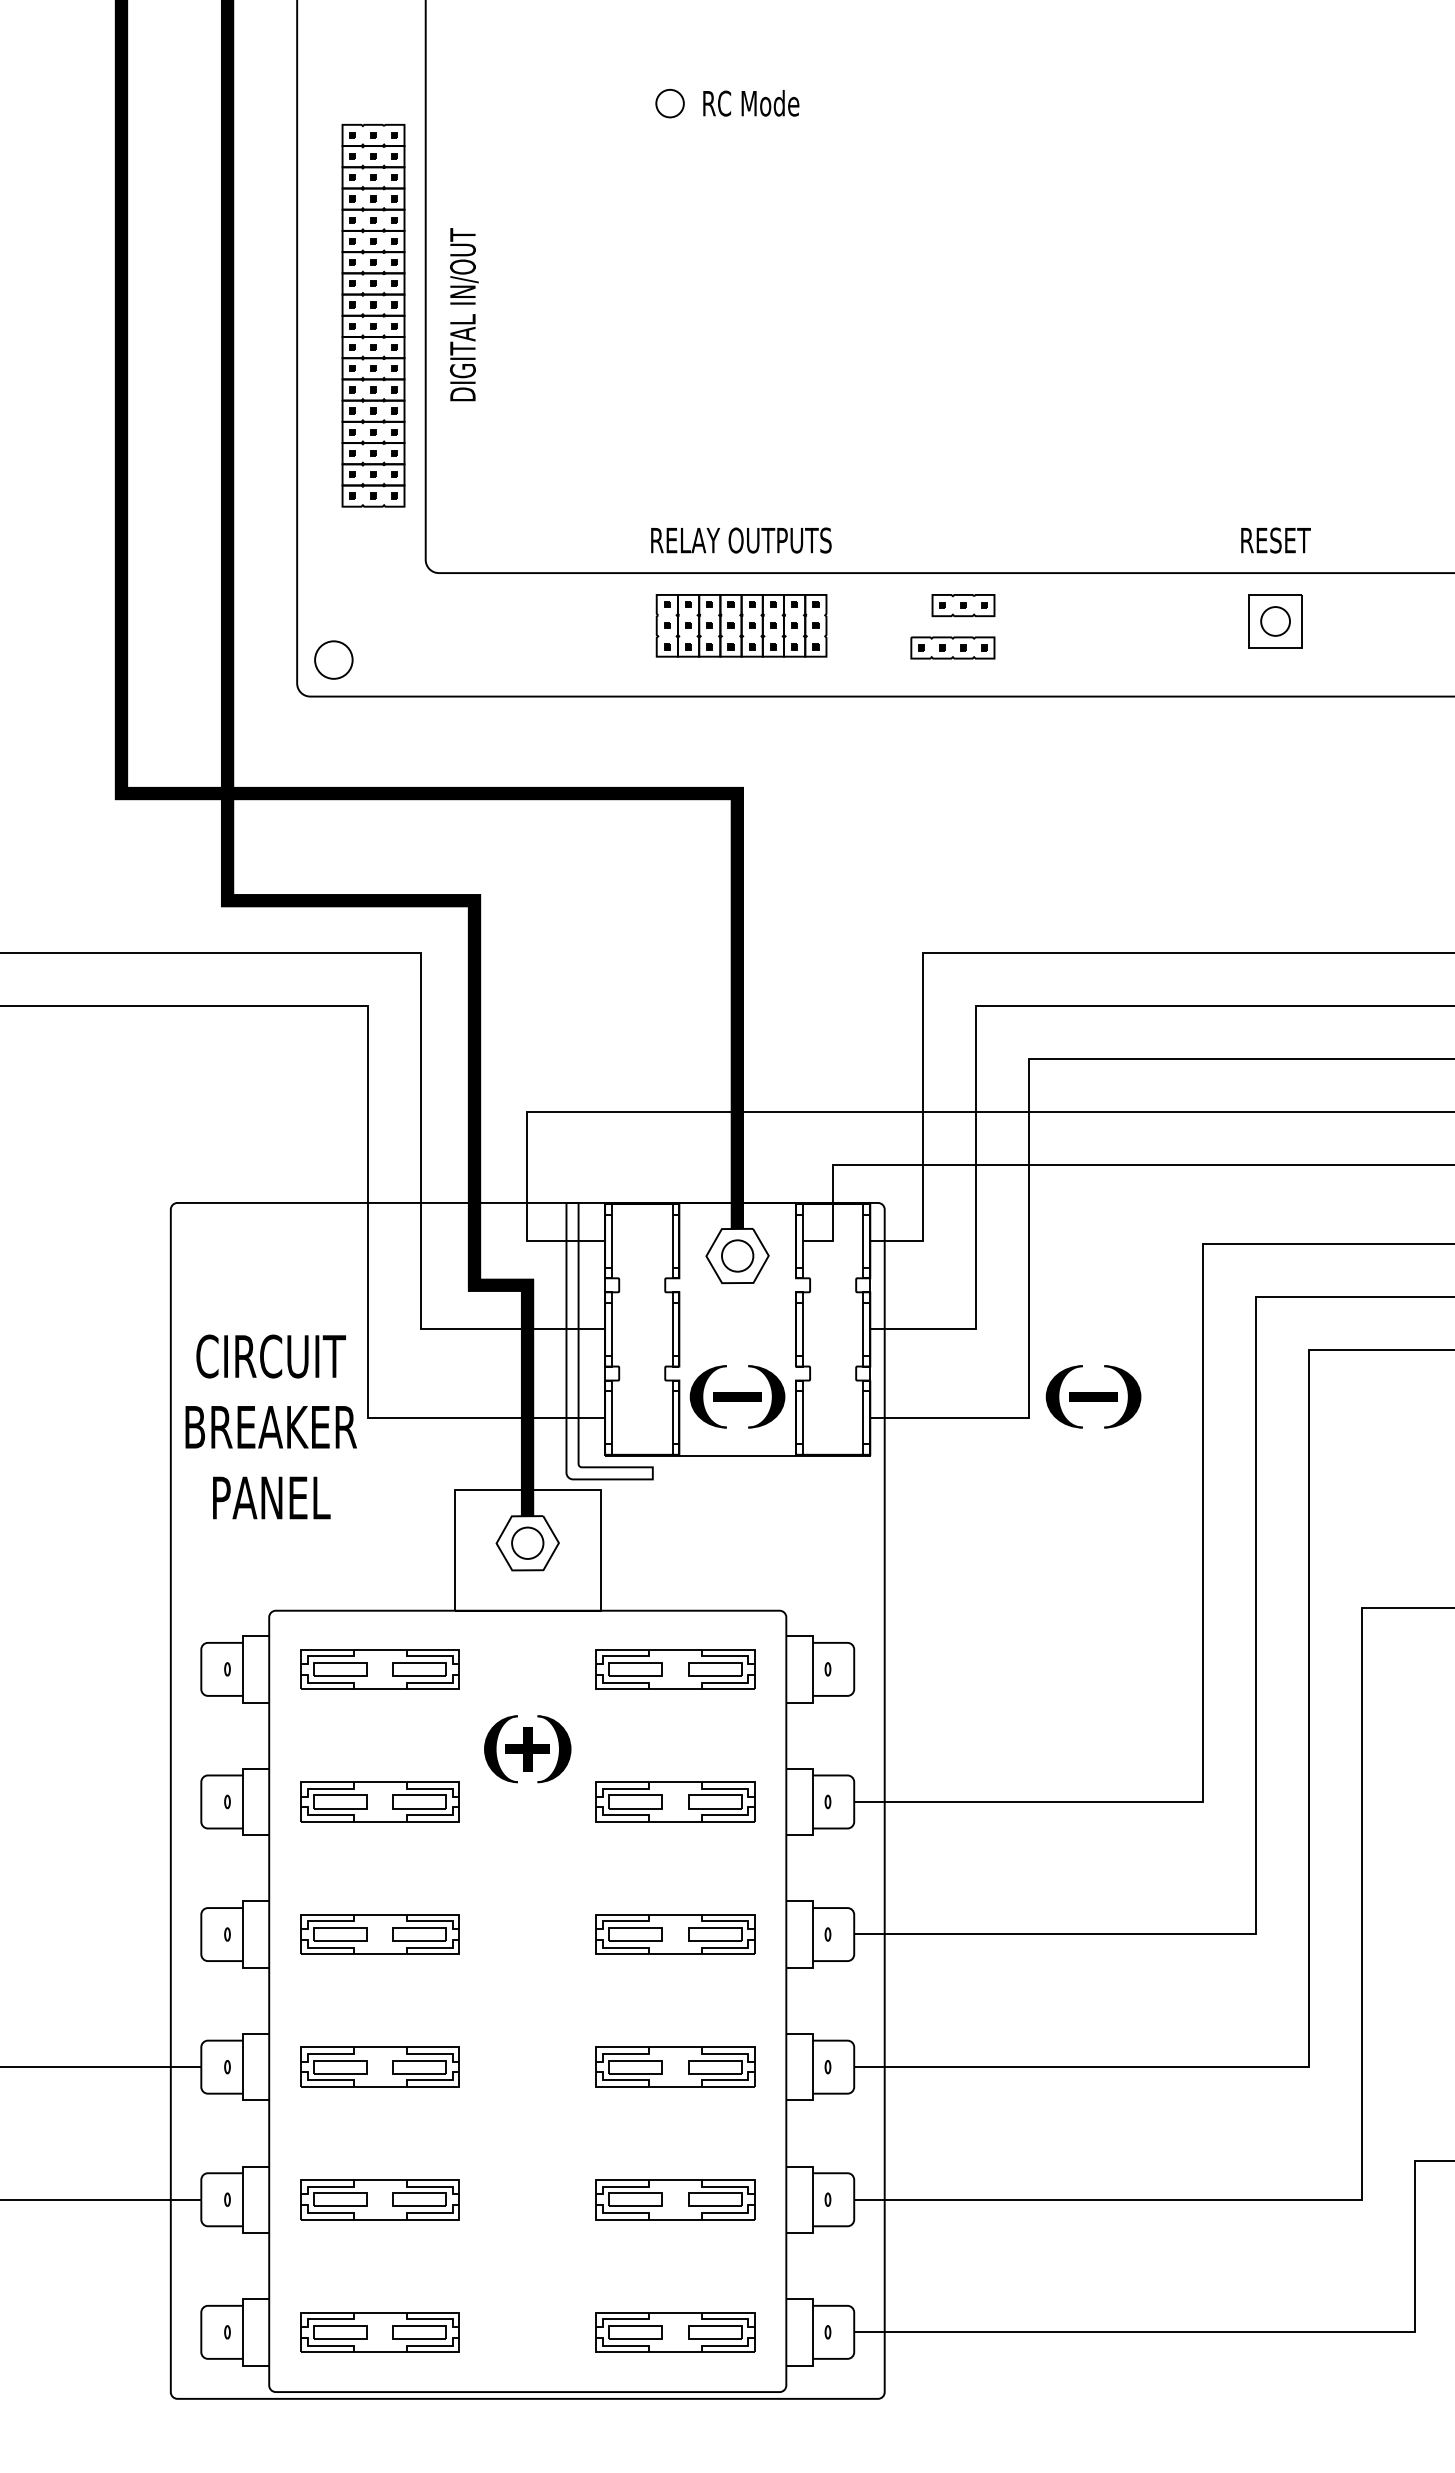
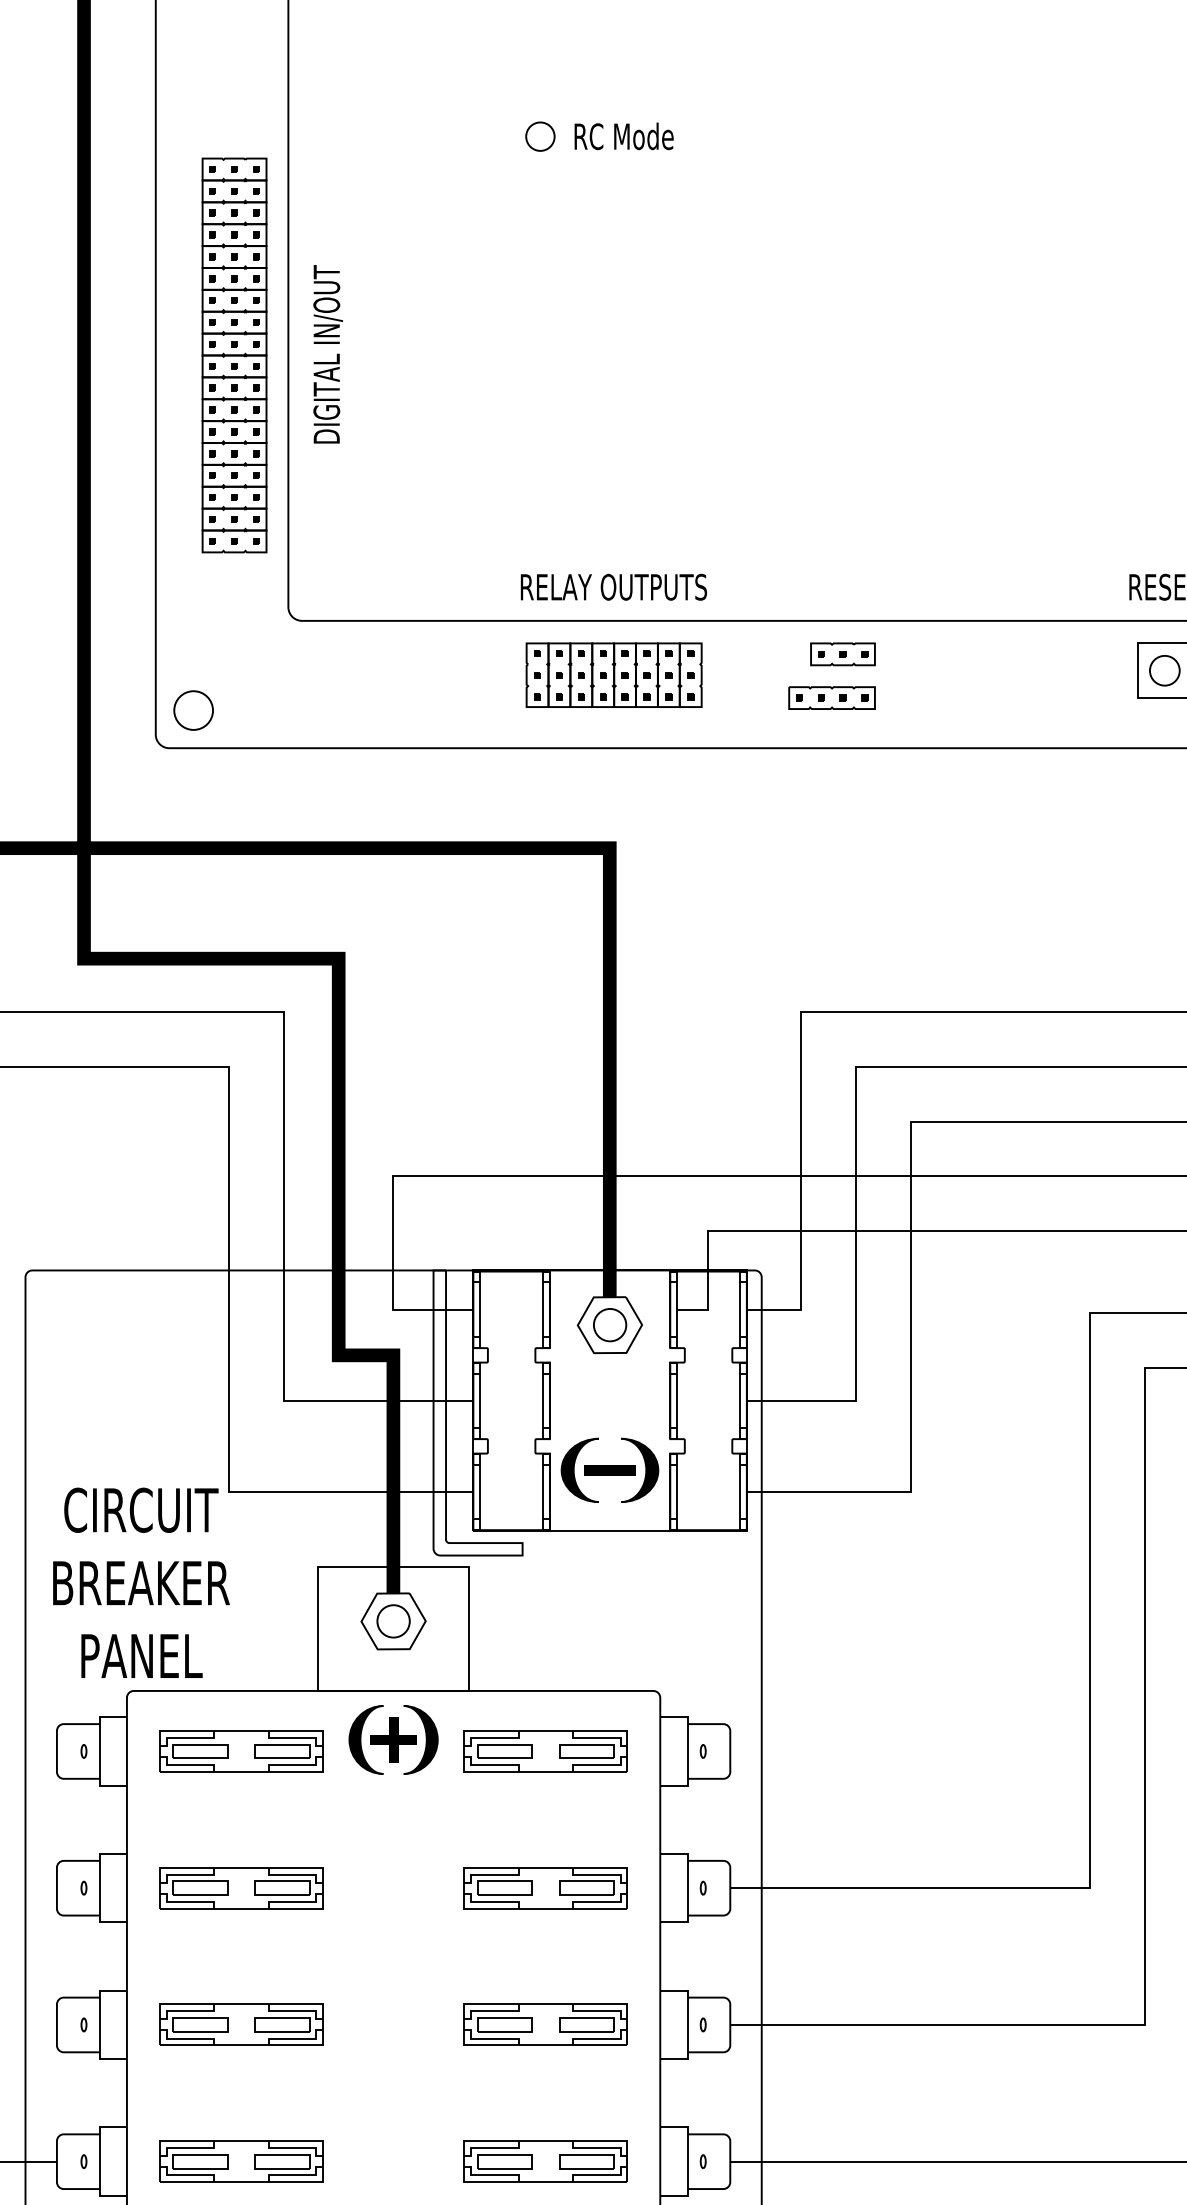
part: (1093, 1396) -> (977, 1470), removed
text: (270, 1426) -> (140, 1582), moved
part: (527, 1749) -> (393, 1740), moved

